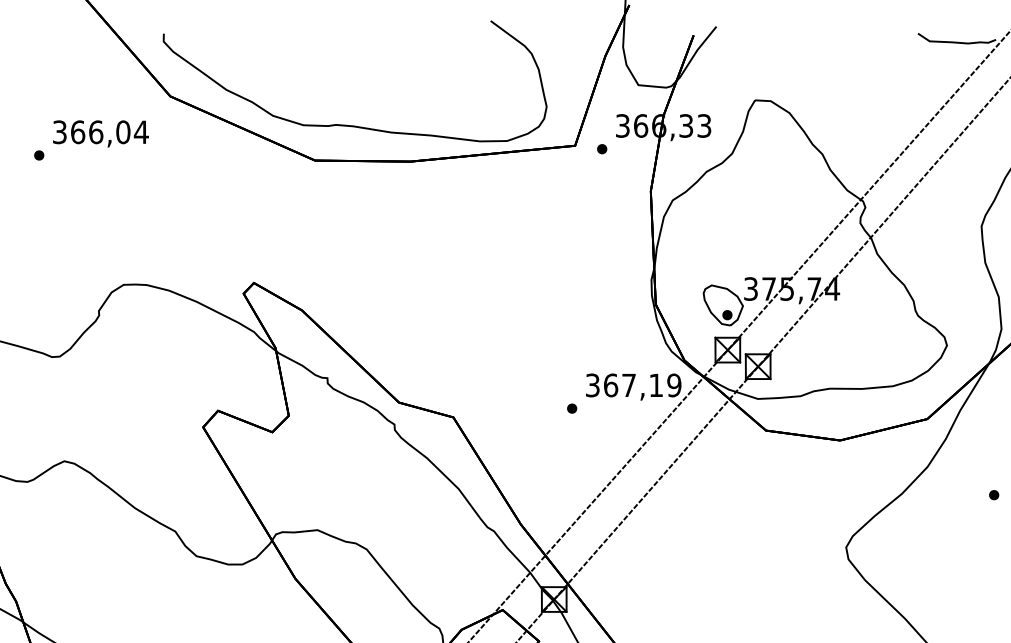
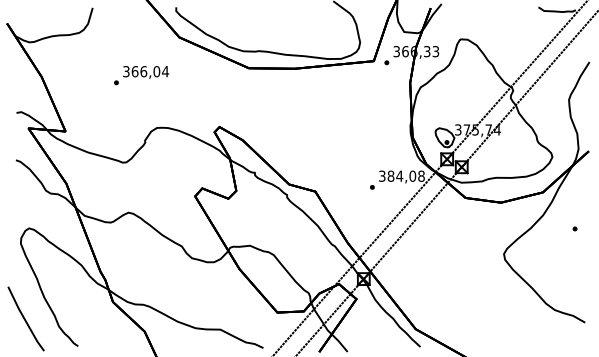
text: (91, 140) -> (141, 75), moved
text: (641, 383) -> (405, 175), 367,19 -> 384,08

